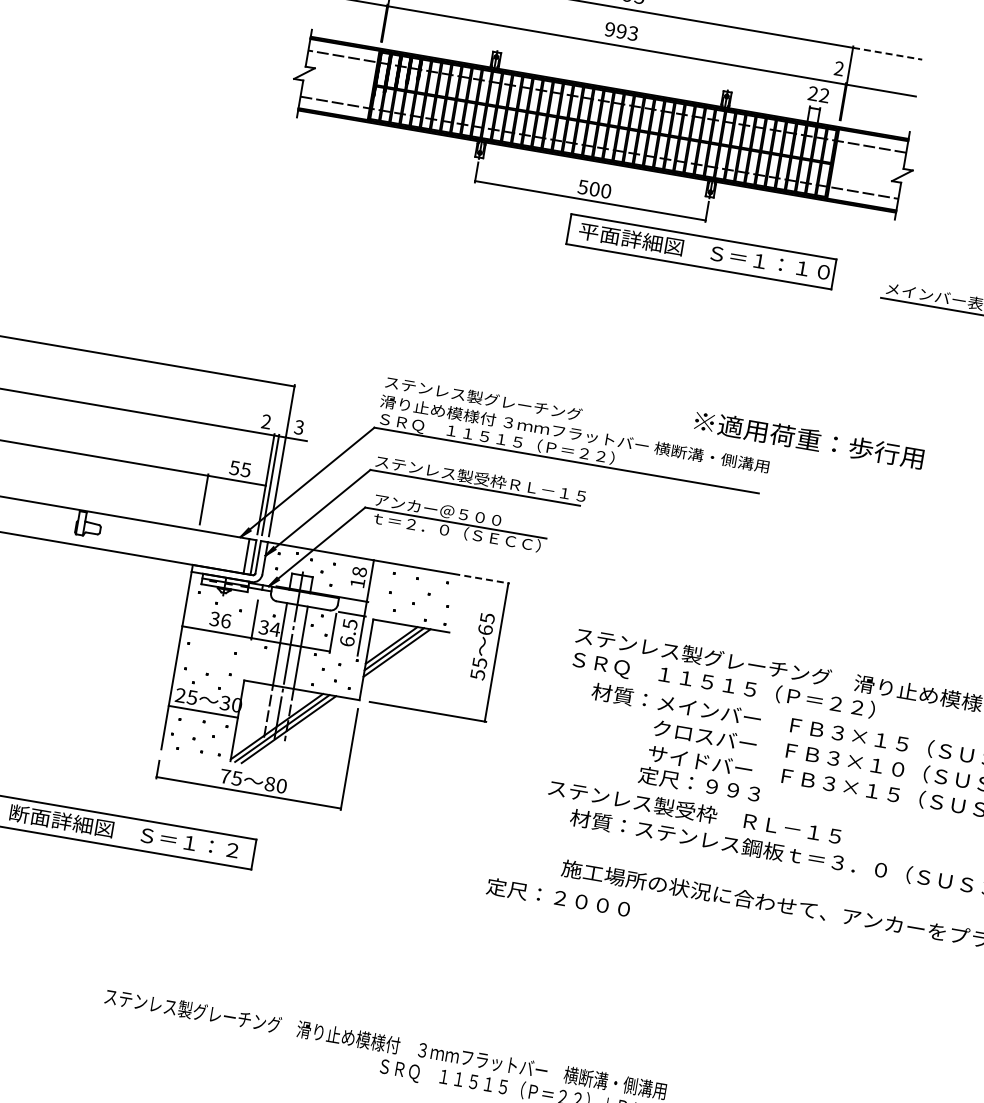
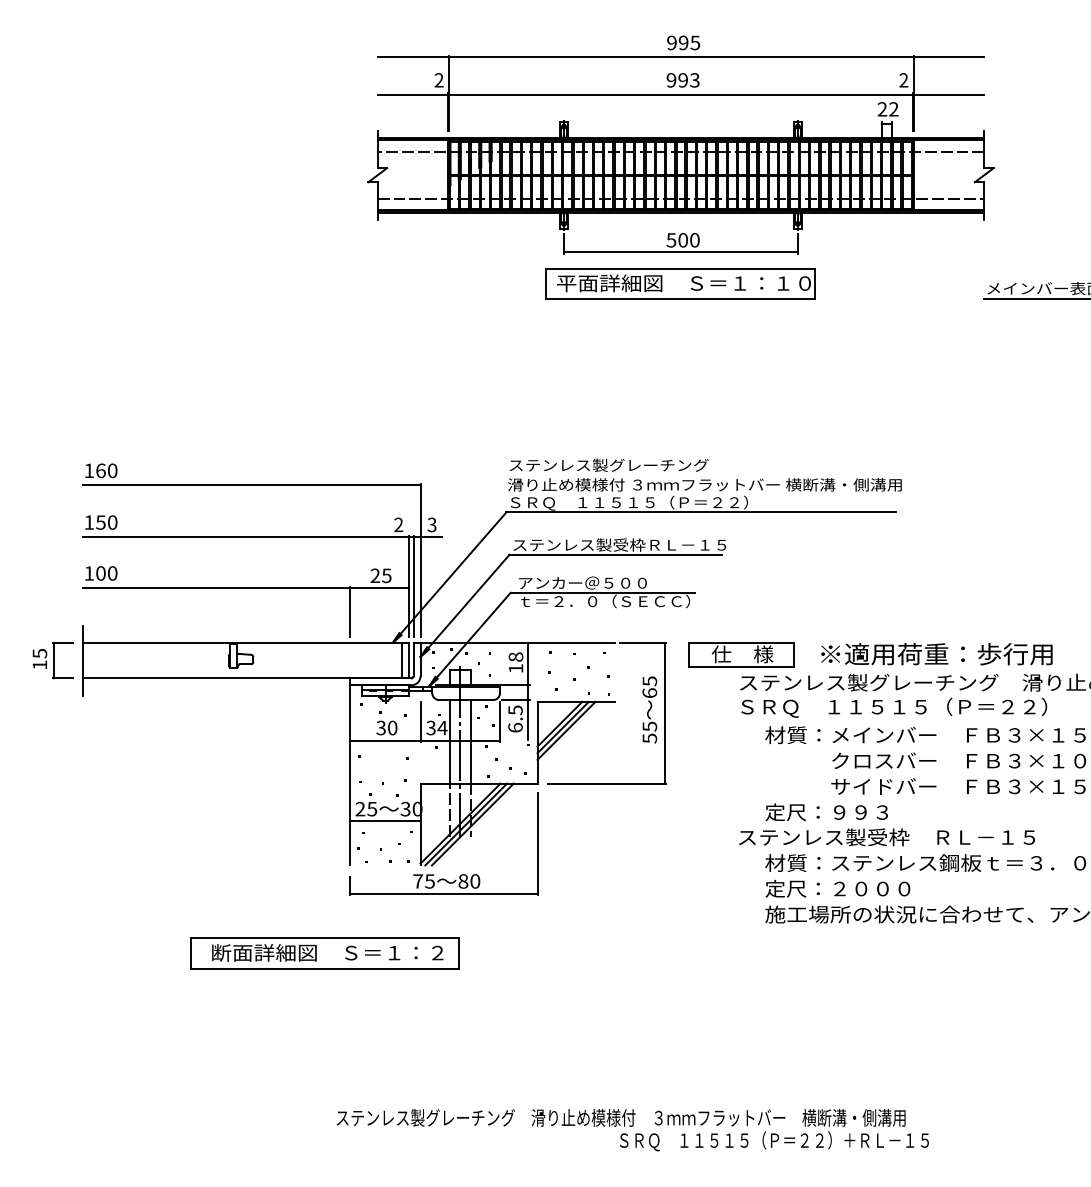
line: (887, 53) -> (949, 57), dashed -> solid
part: (701, 251) -> (680, 283), moved
text: (808, 440) -> (936, 654), moved
text: (234, 467) -> (375, 575), 55 -> 25
line: (487, 579) -> (643, 643), dashed -> solid
part: (582, 607) -> (741, 654), added
text: (226, 620) -> (392, 727), 36 -> 30
text: (699, 784) -> (826, 812), moved
text: (558, 897) -> (837, 888), moved

